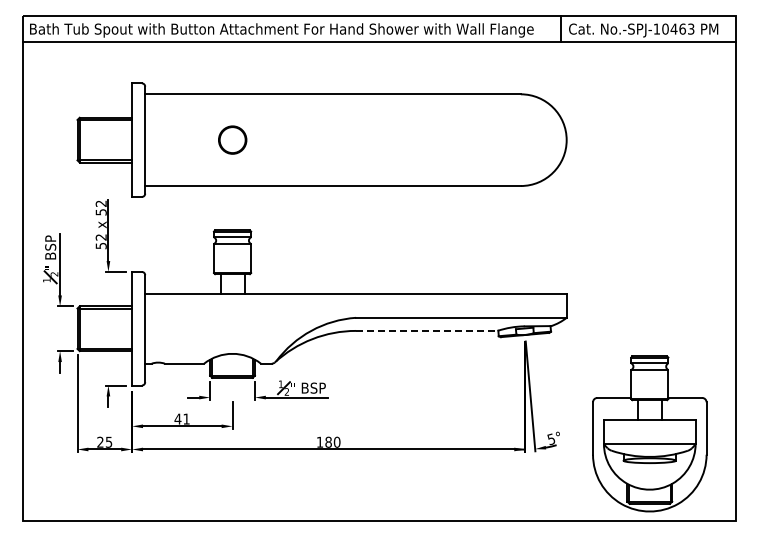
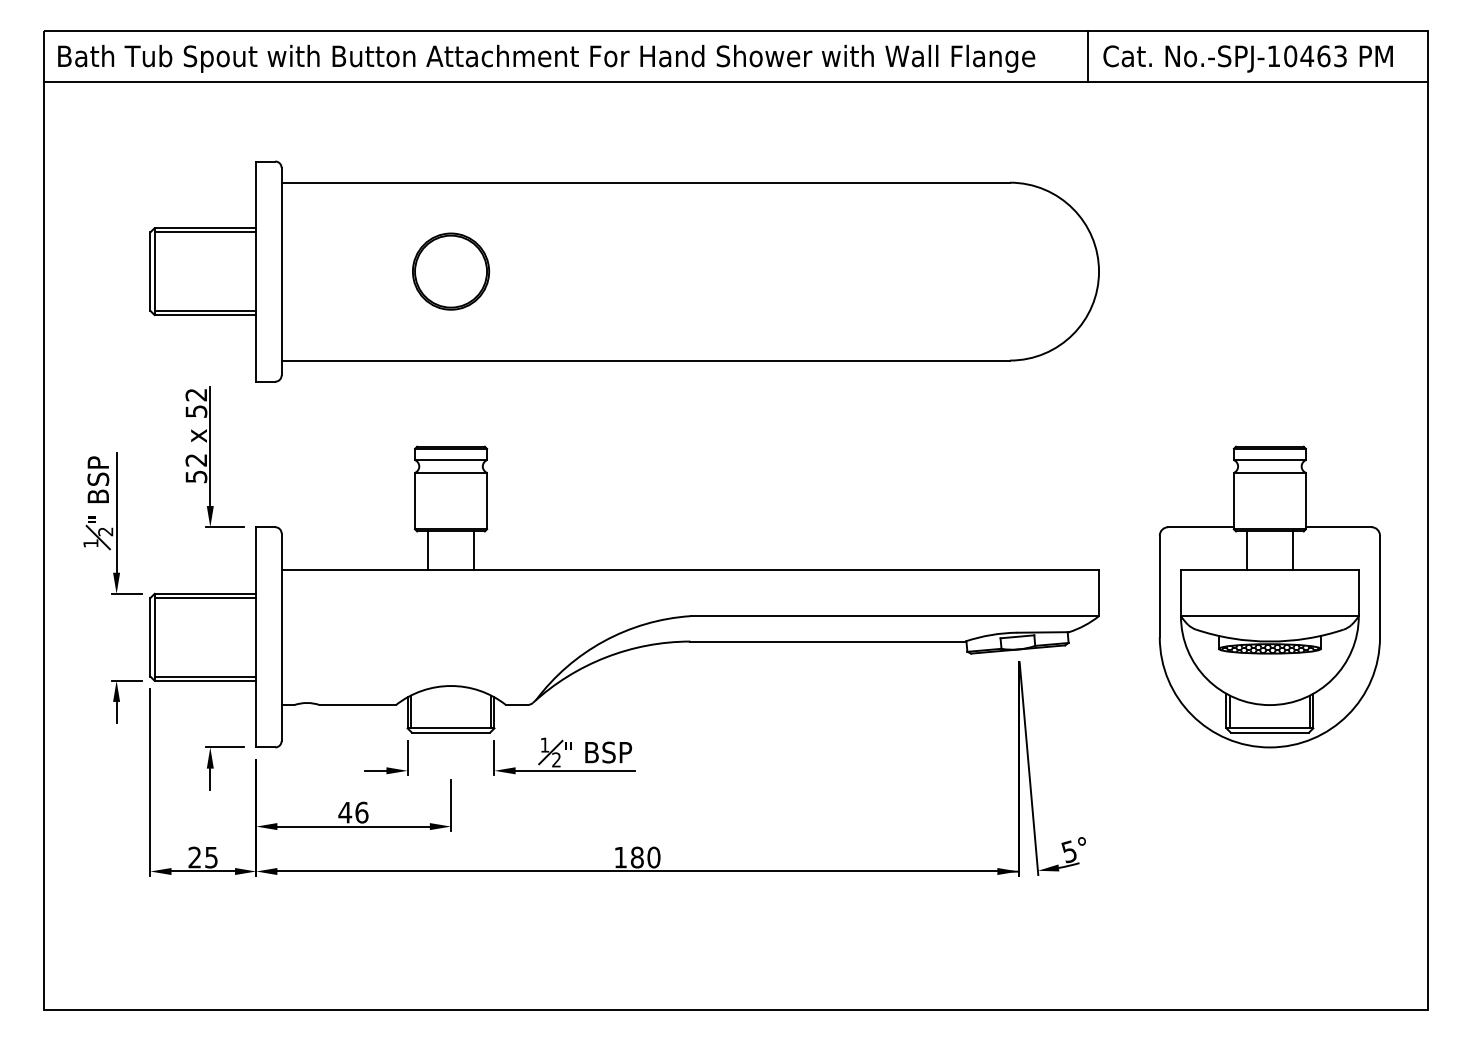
part: (232, 139) -> (450, 270), size x1.43
line: (426, 330) -> (827, 640), dashed -> solid
text: (186, 418) -> (361, 811), 41 -> 46
part: (649, 433) -> (1269, 596), moved

